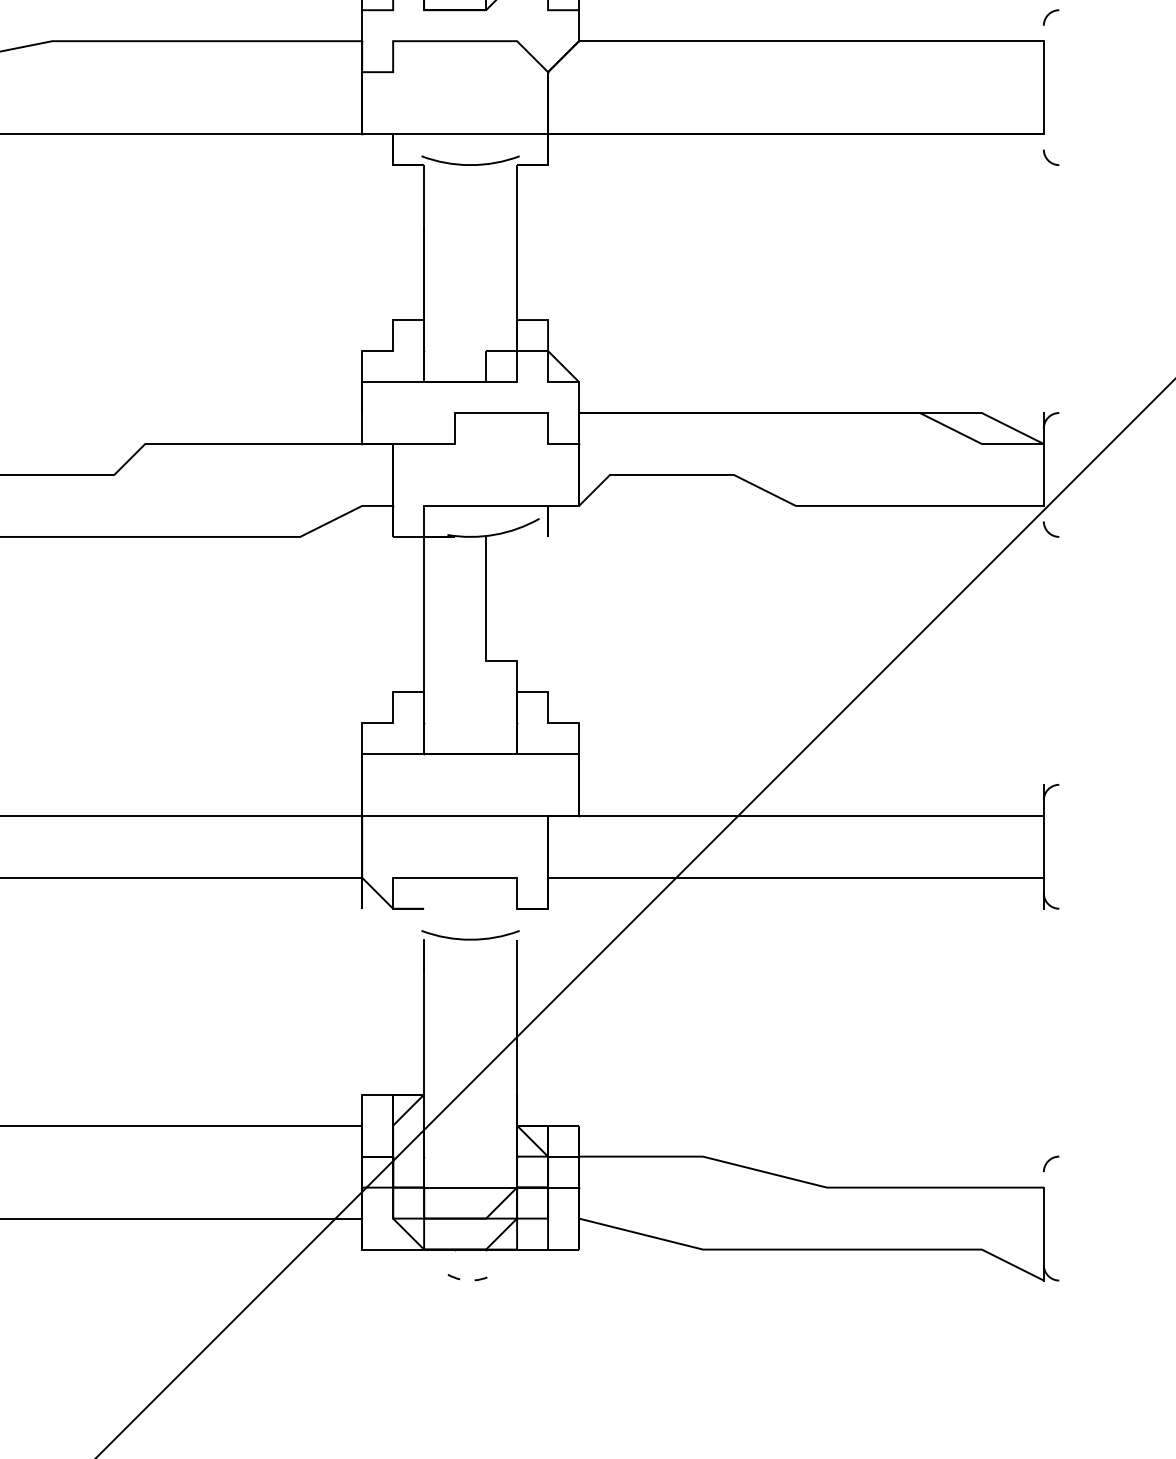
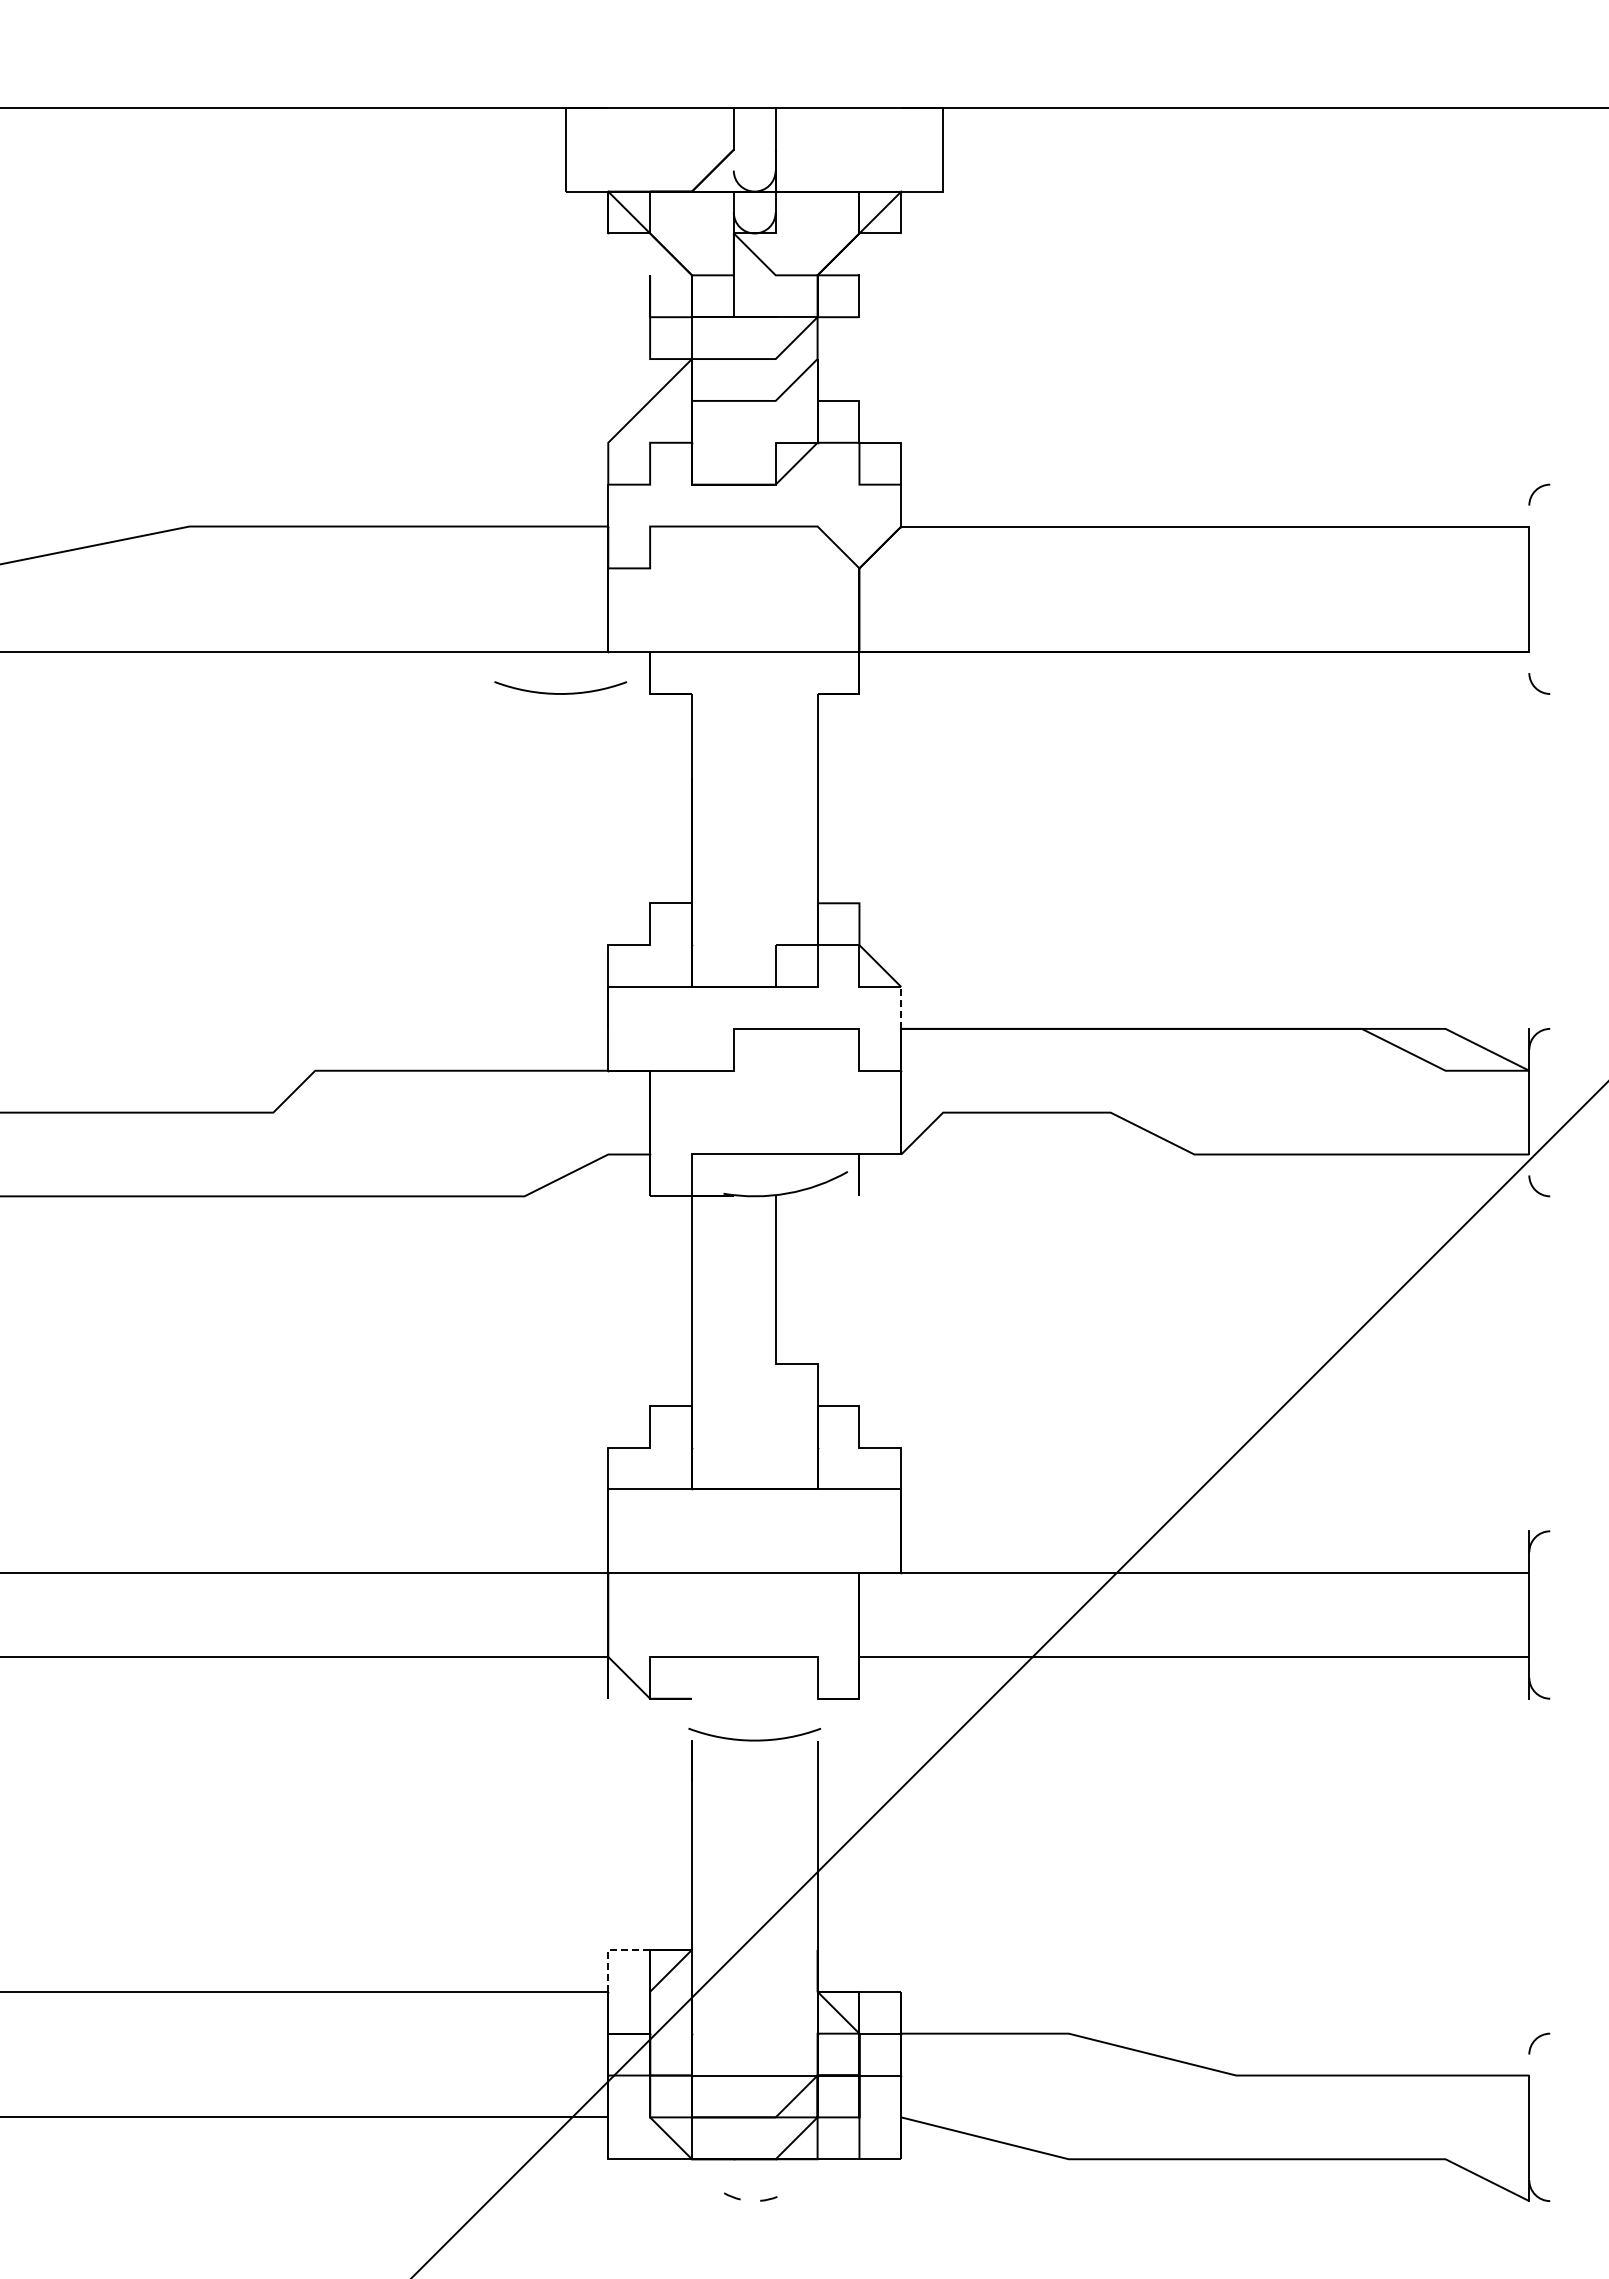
curve: (470, 164) -> (560, 693), moved
line: (579, 397) -> (901, 1007), solid -> dashed
line: (362, 1094) -> (608, 1949), solid -> dashed

